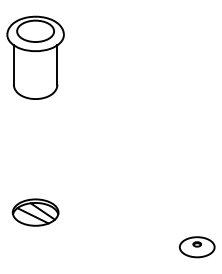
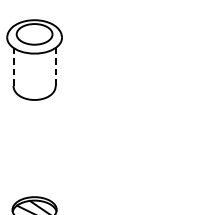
line: (13, 64) -> (13, 66), solid -> dashed
line: (57, 64) -> (55, 66), solid -> dashed

